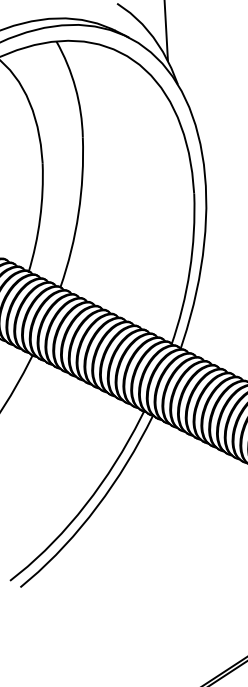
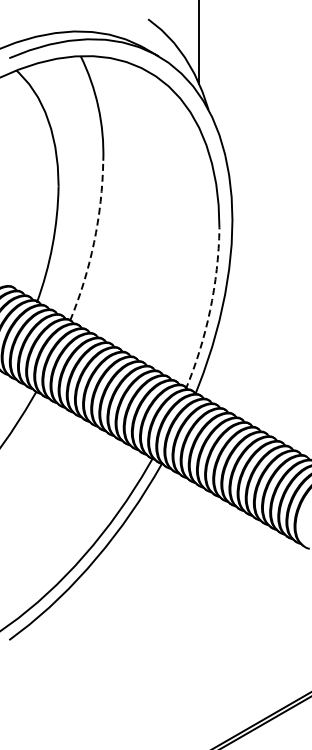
arc: (78, 213) -> (94, 242), solid -> dashed
arc: (190, 270) -> (210, 310), solid -> dashed

